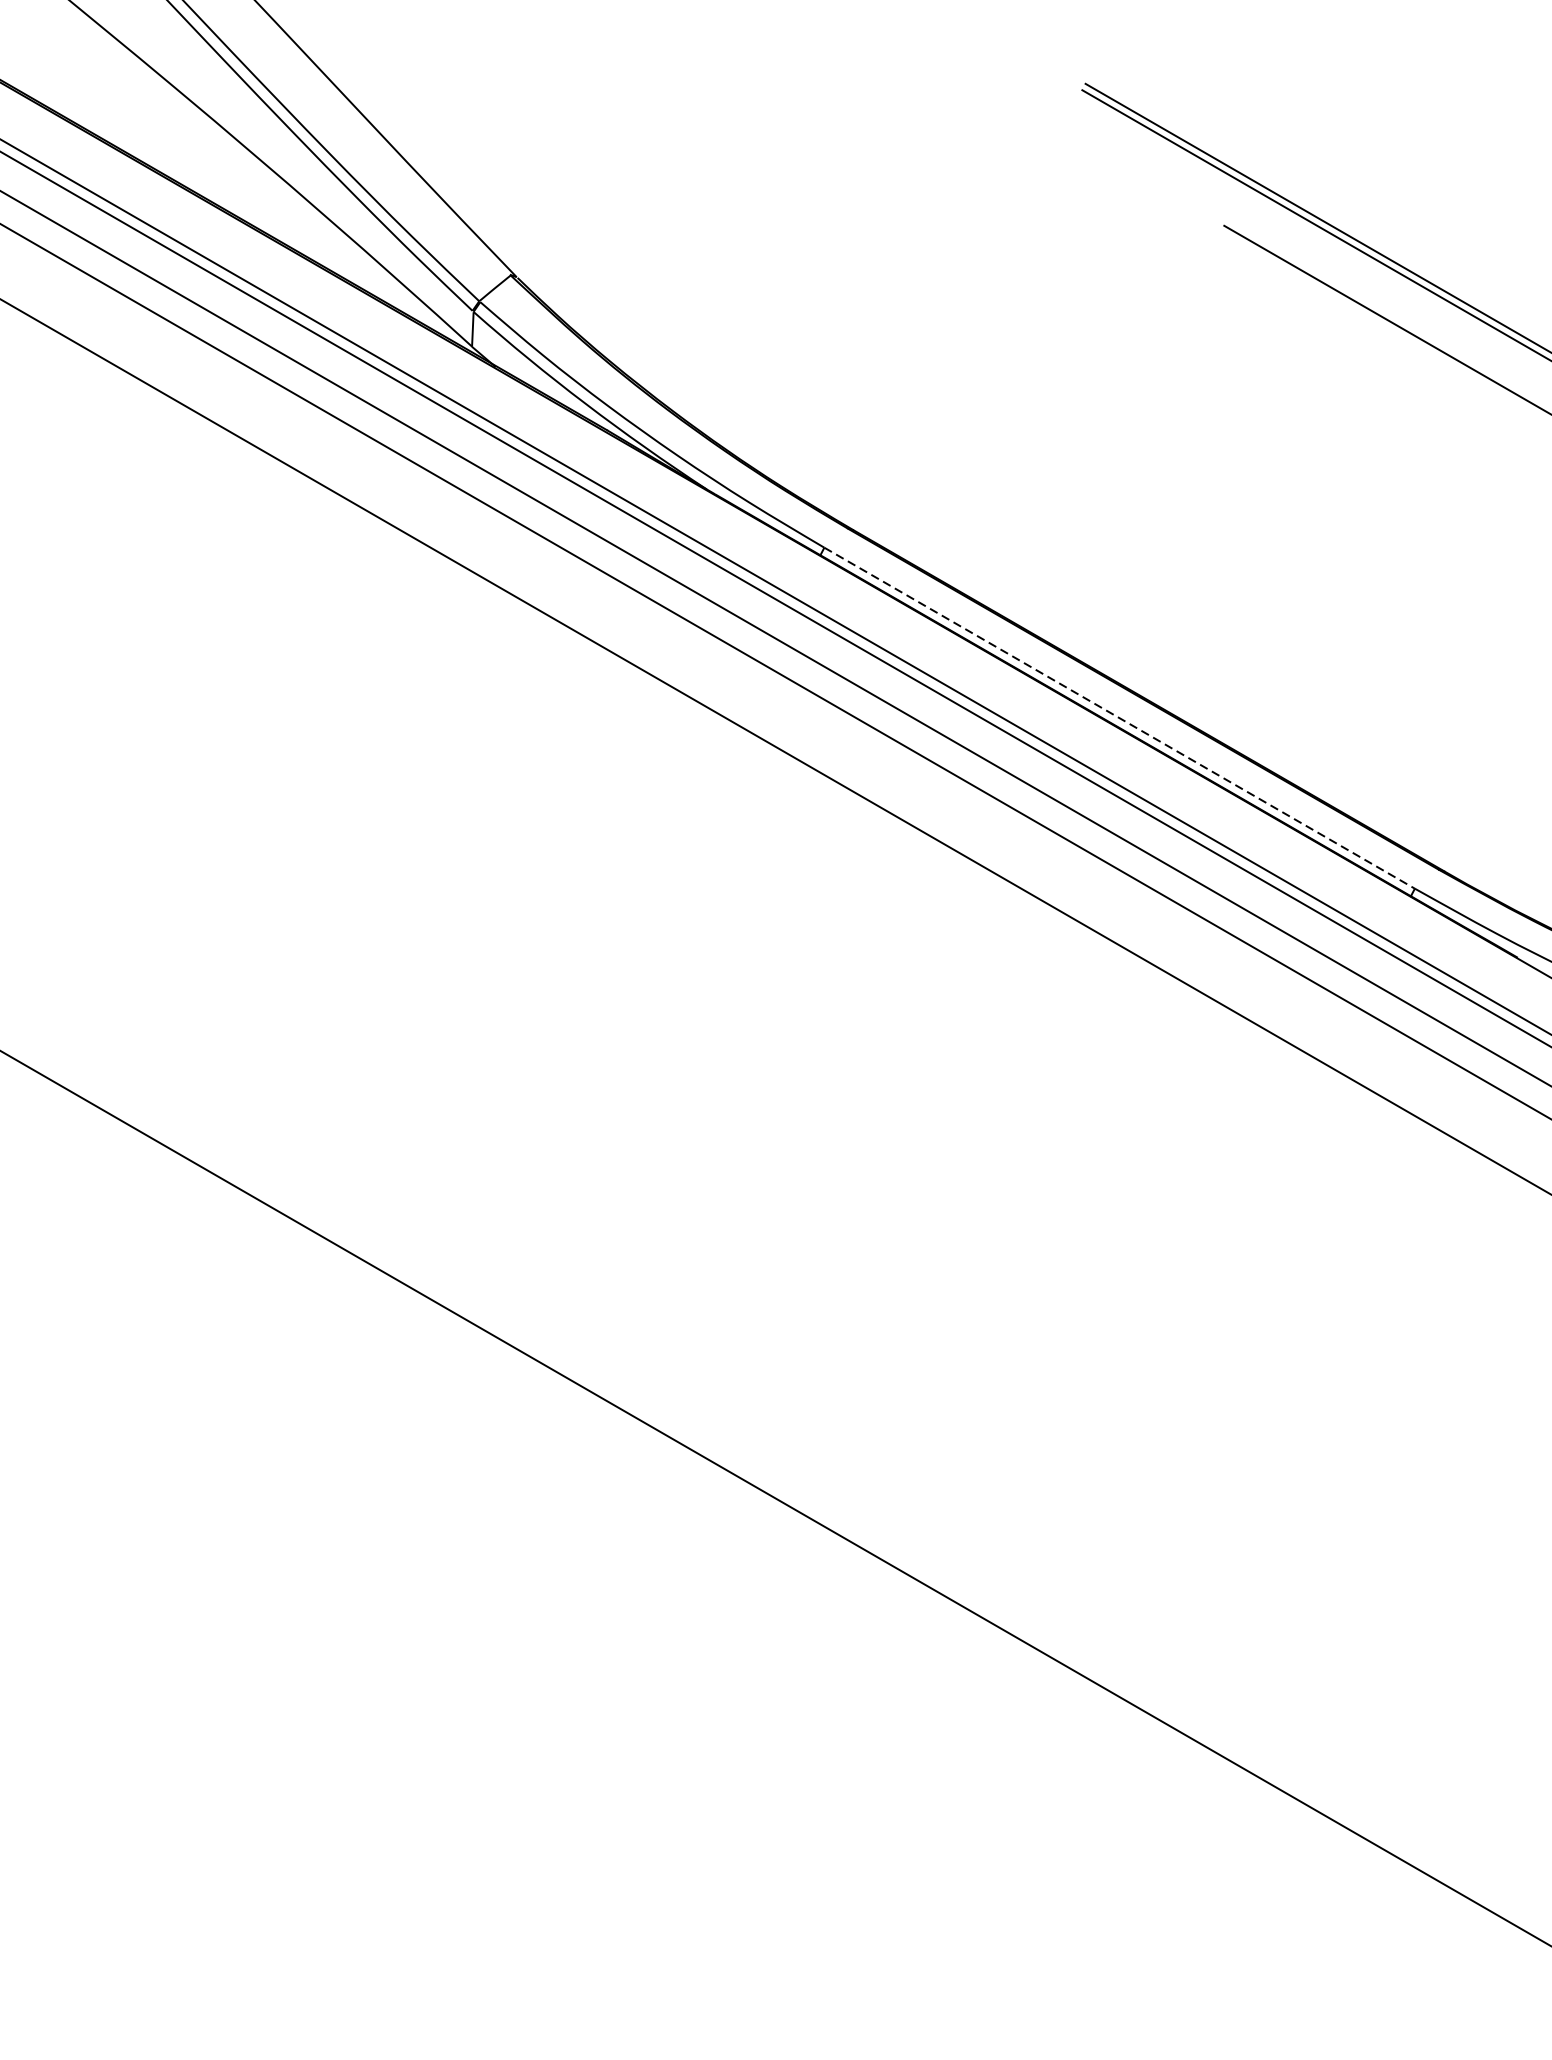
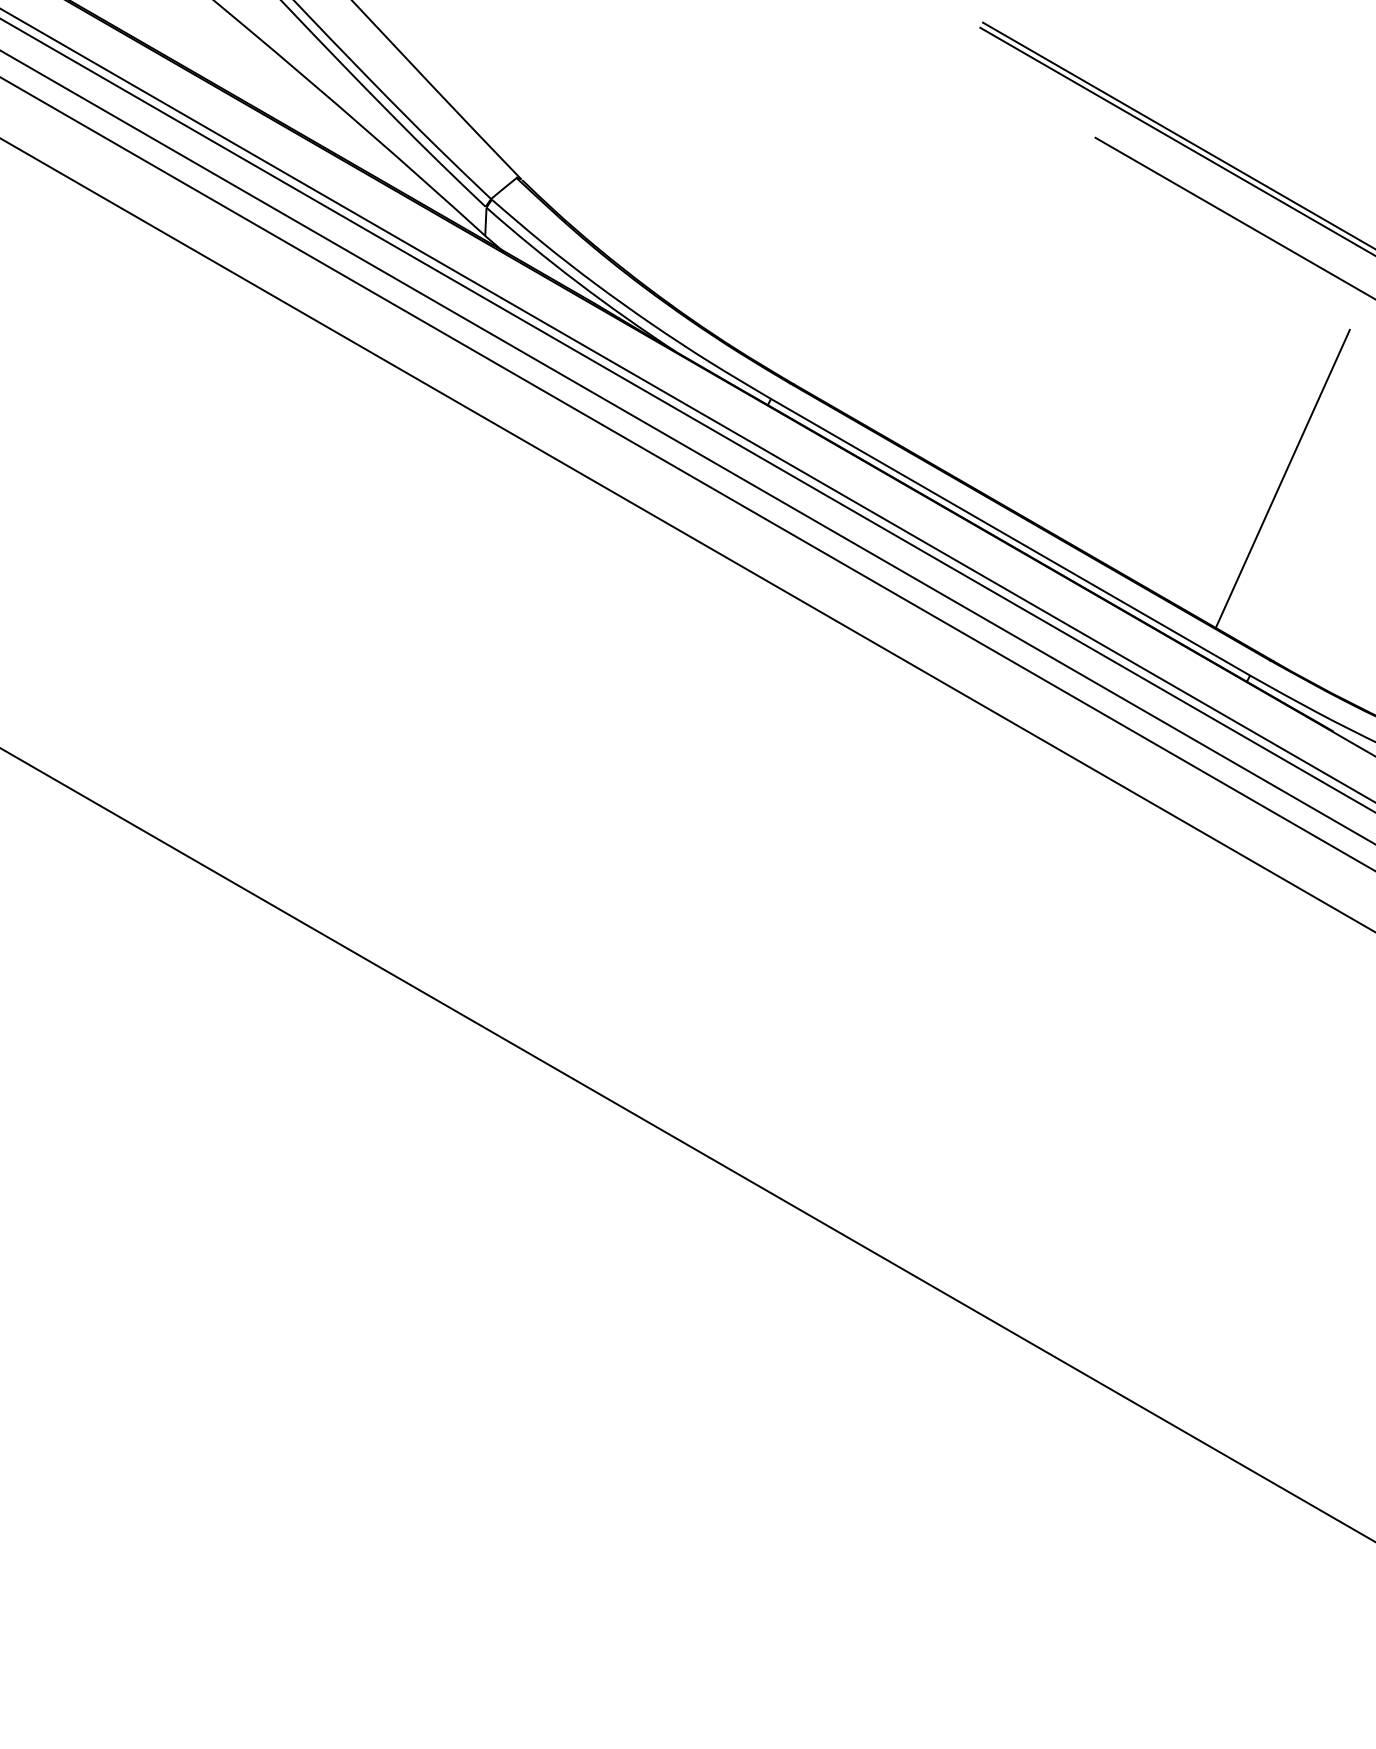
line: (1454, 645) -> (1282, 478), added
line: (1119, 718) -> (1010, 537), dashed -> solid

